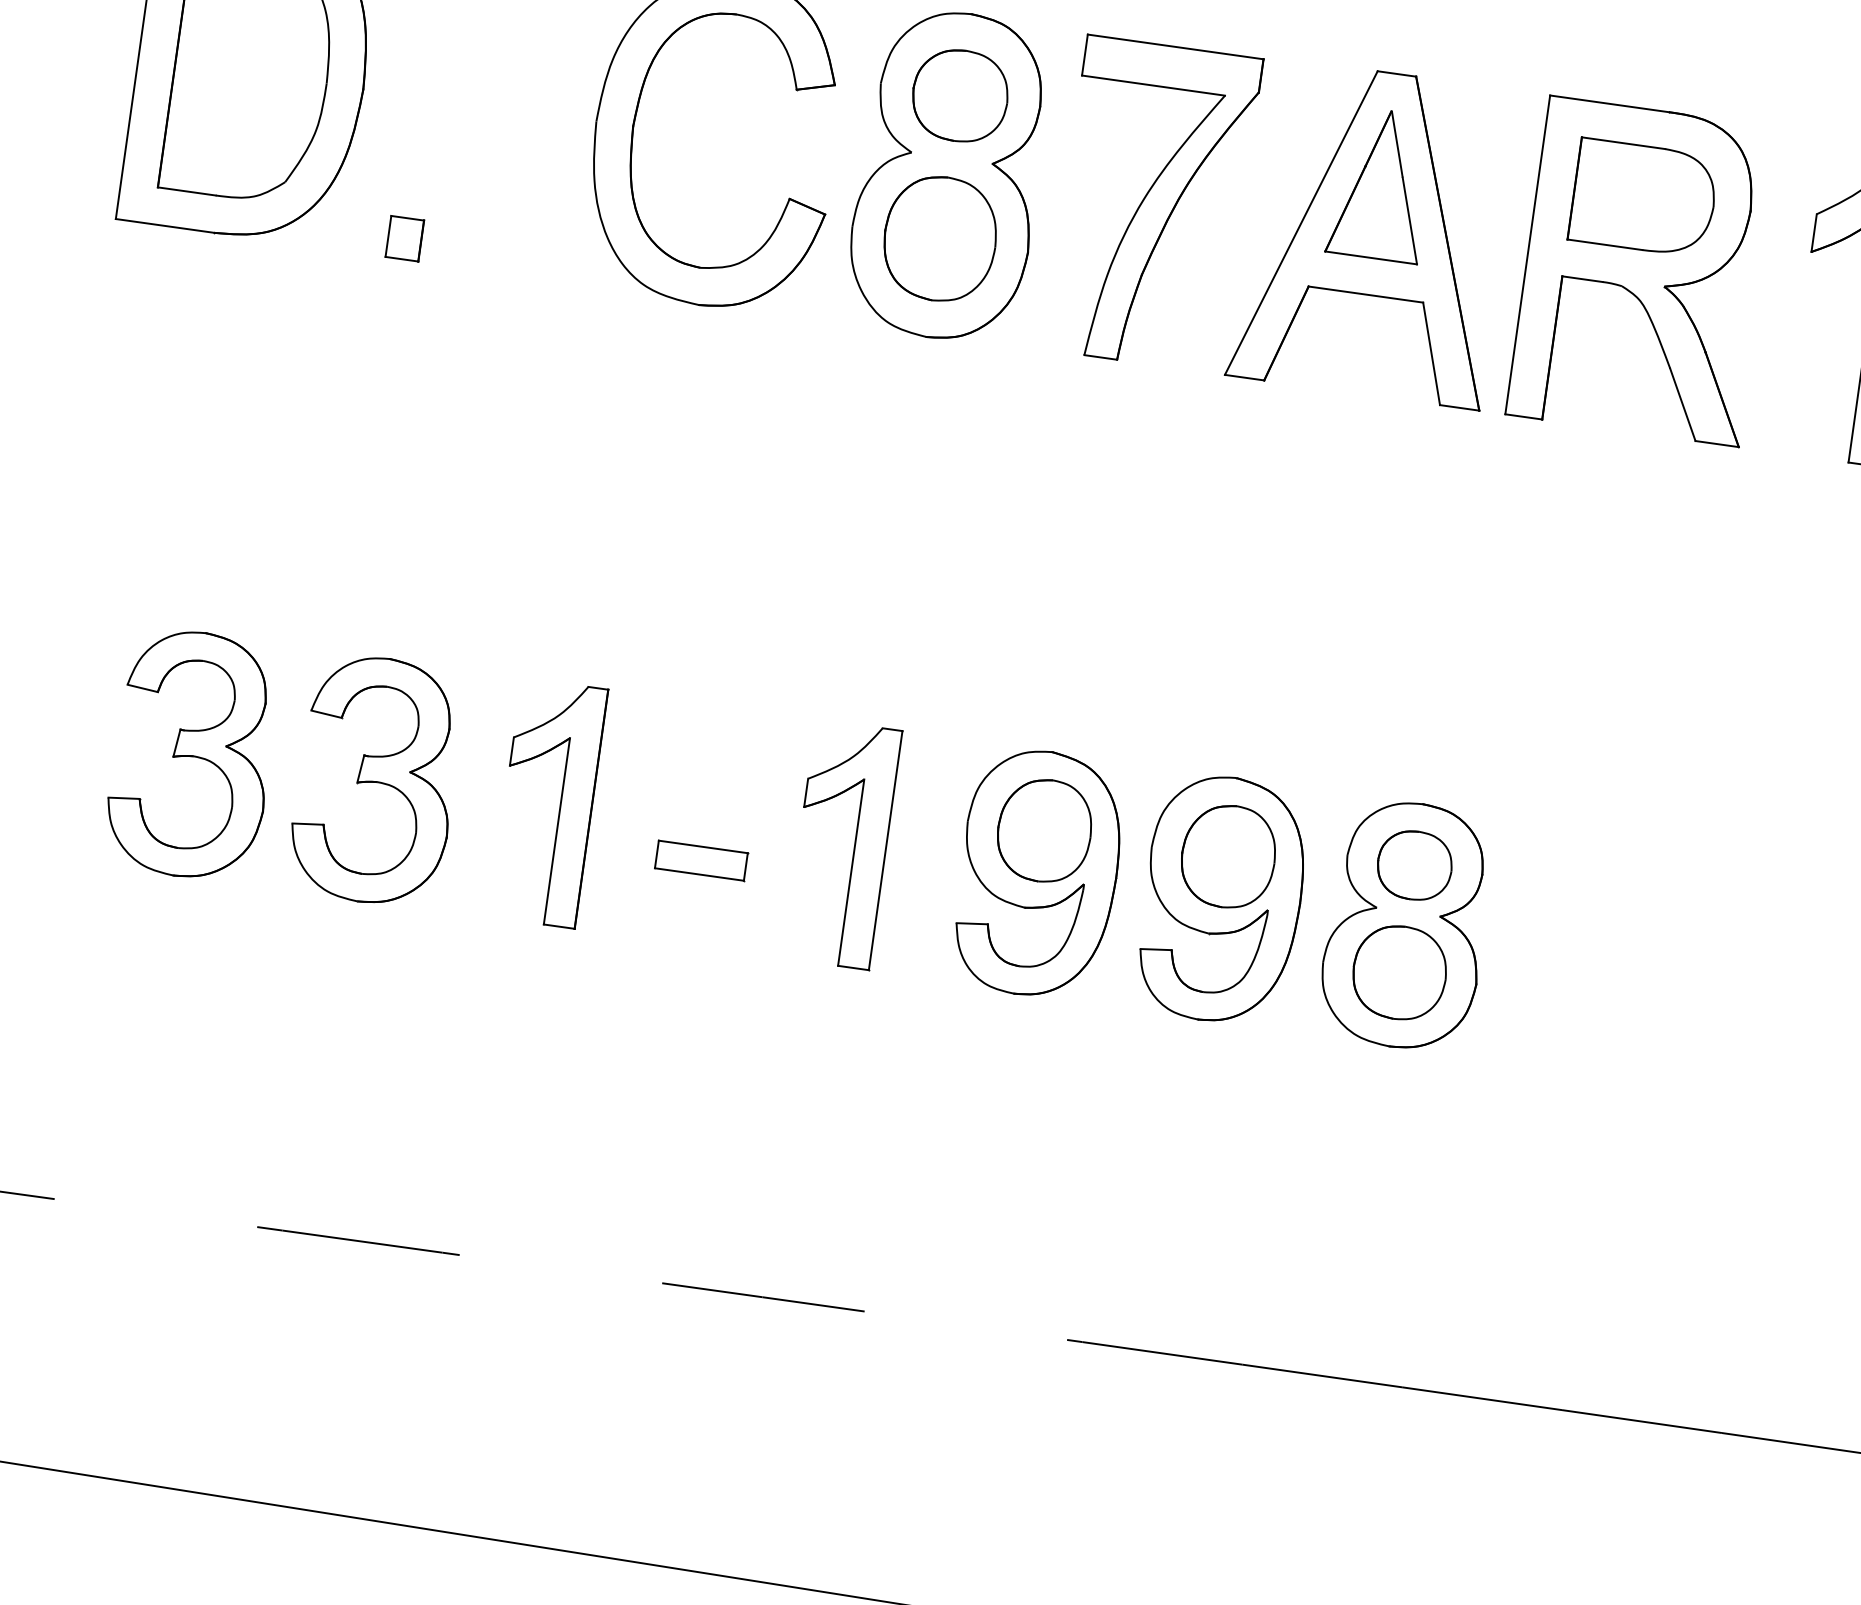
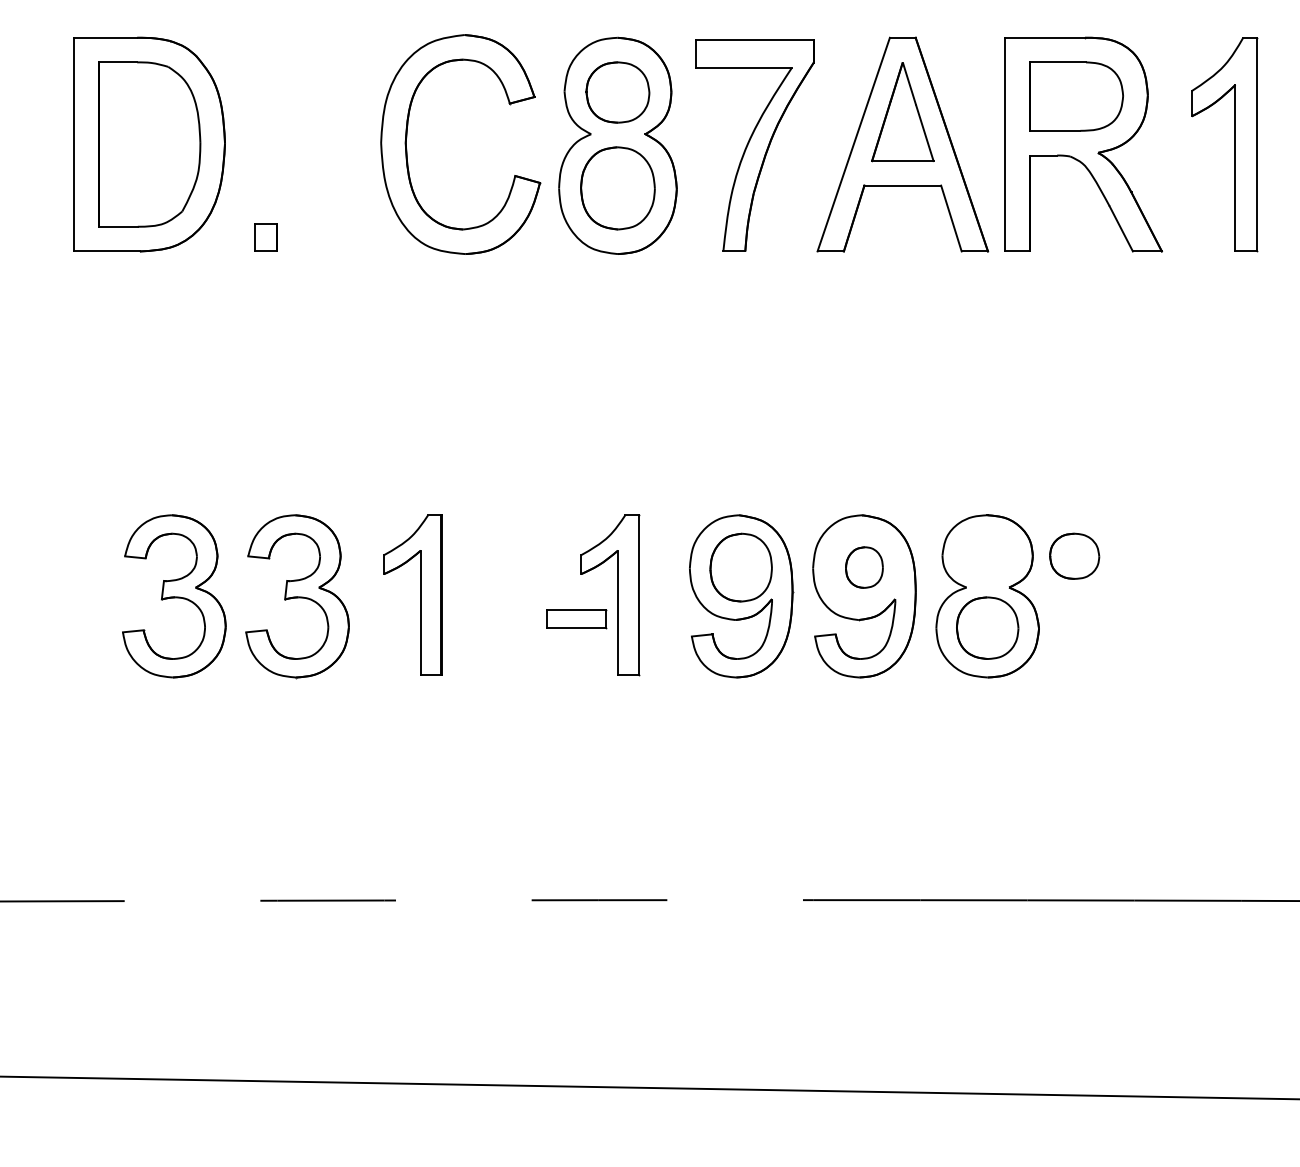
part: (1228, 856) -> (864, 567), size x0.6
part: (701, 861) -> (576, 619), moved
part: (1414, 864) -> (1074, 555), moved

